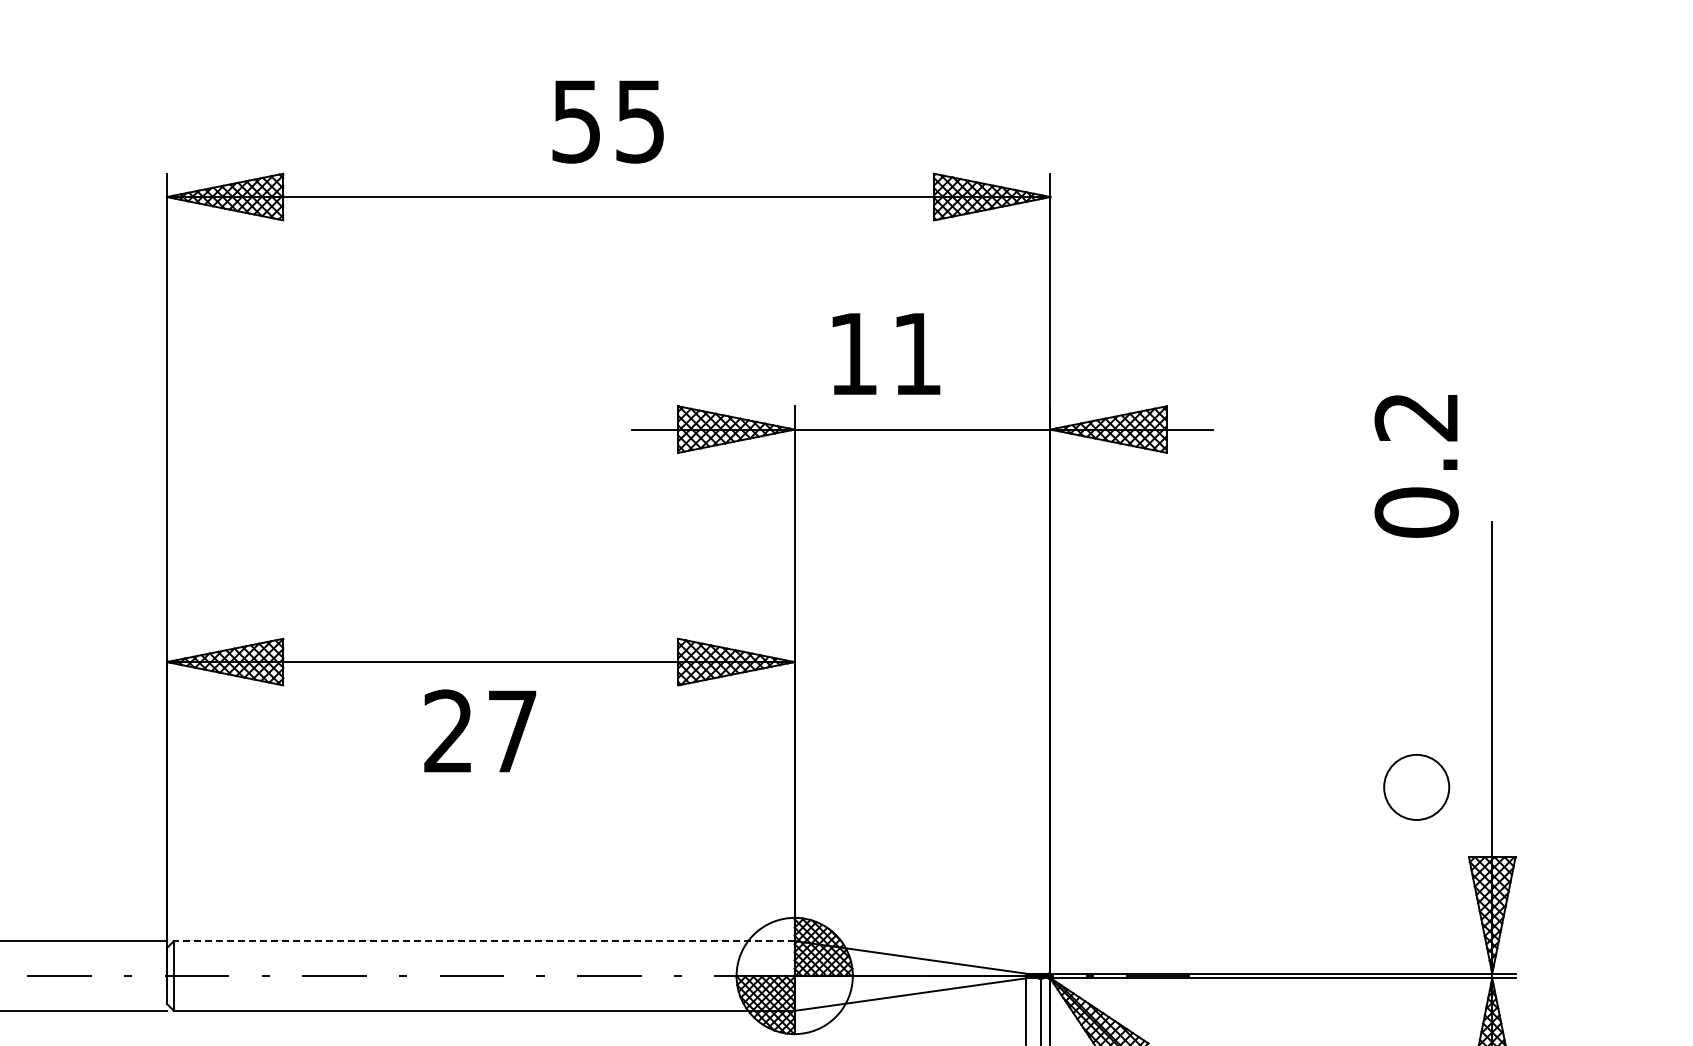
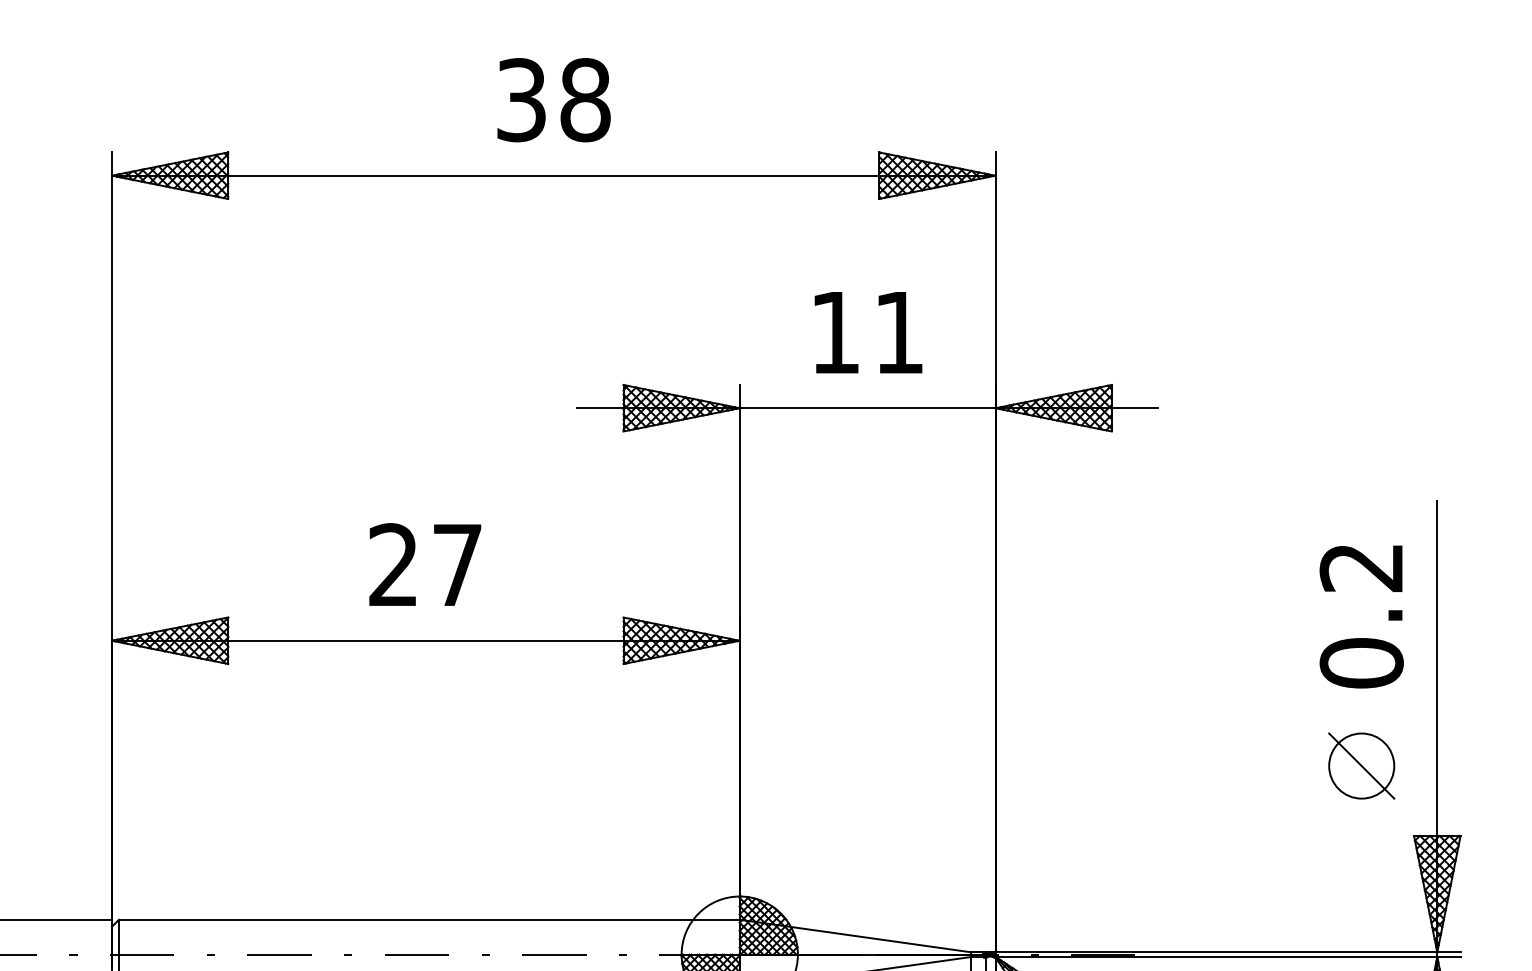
text: (608, 121) -> (553, 100), 55 -> 38
text: (886, 353) -> (868, 332), moved
text: (1416, 466) -> (1361, 617), moved
text: (480, 730) -> (425, 564), moved
line: (1416, 786) -> (1361, 765), added
line: (483, 941) -> (428, 920), dashed -> solid

